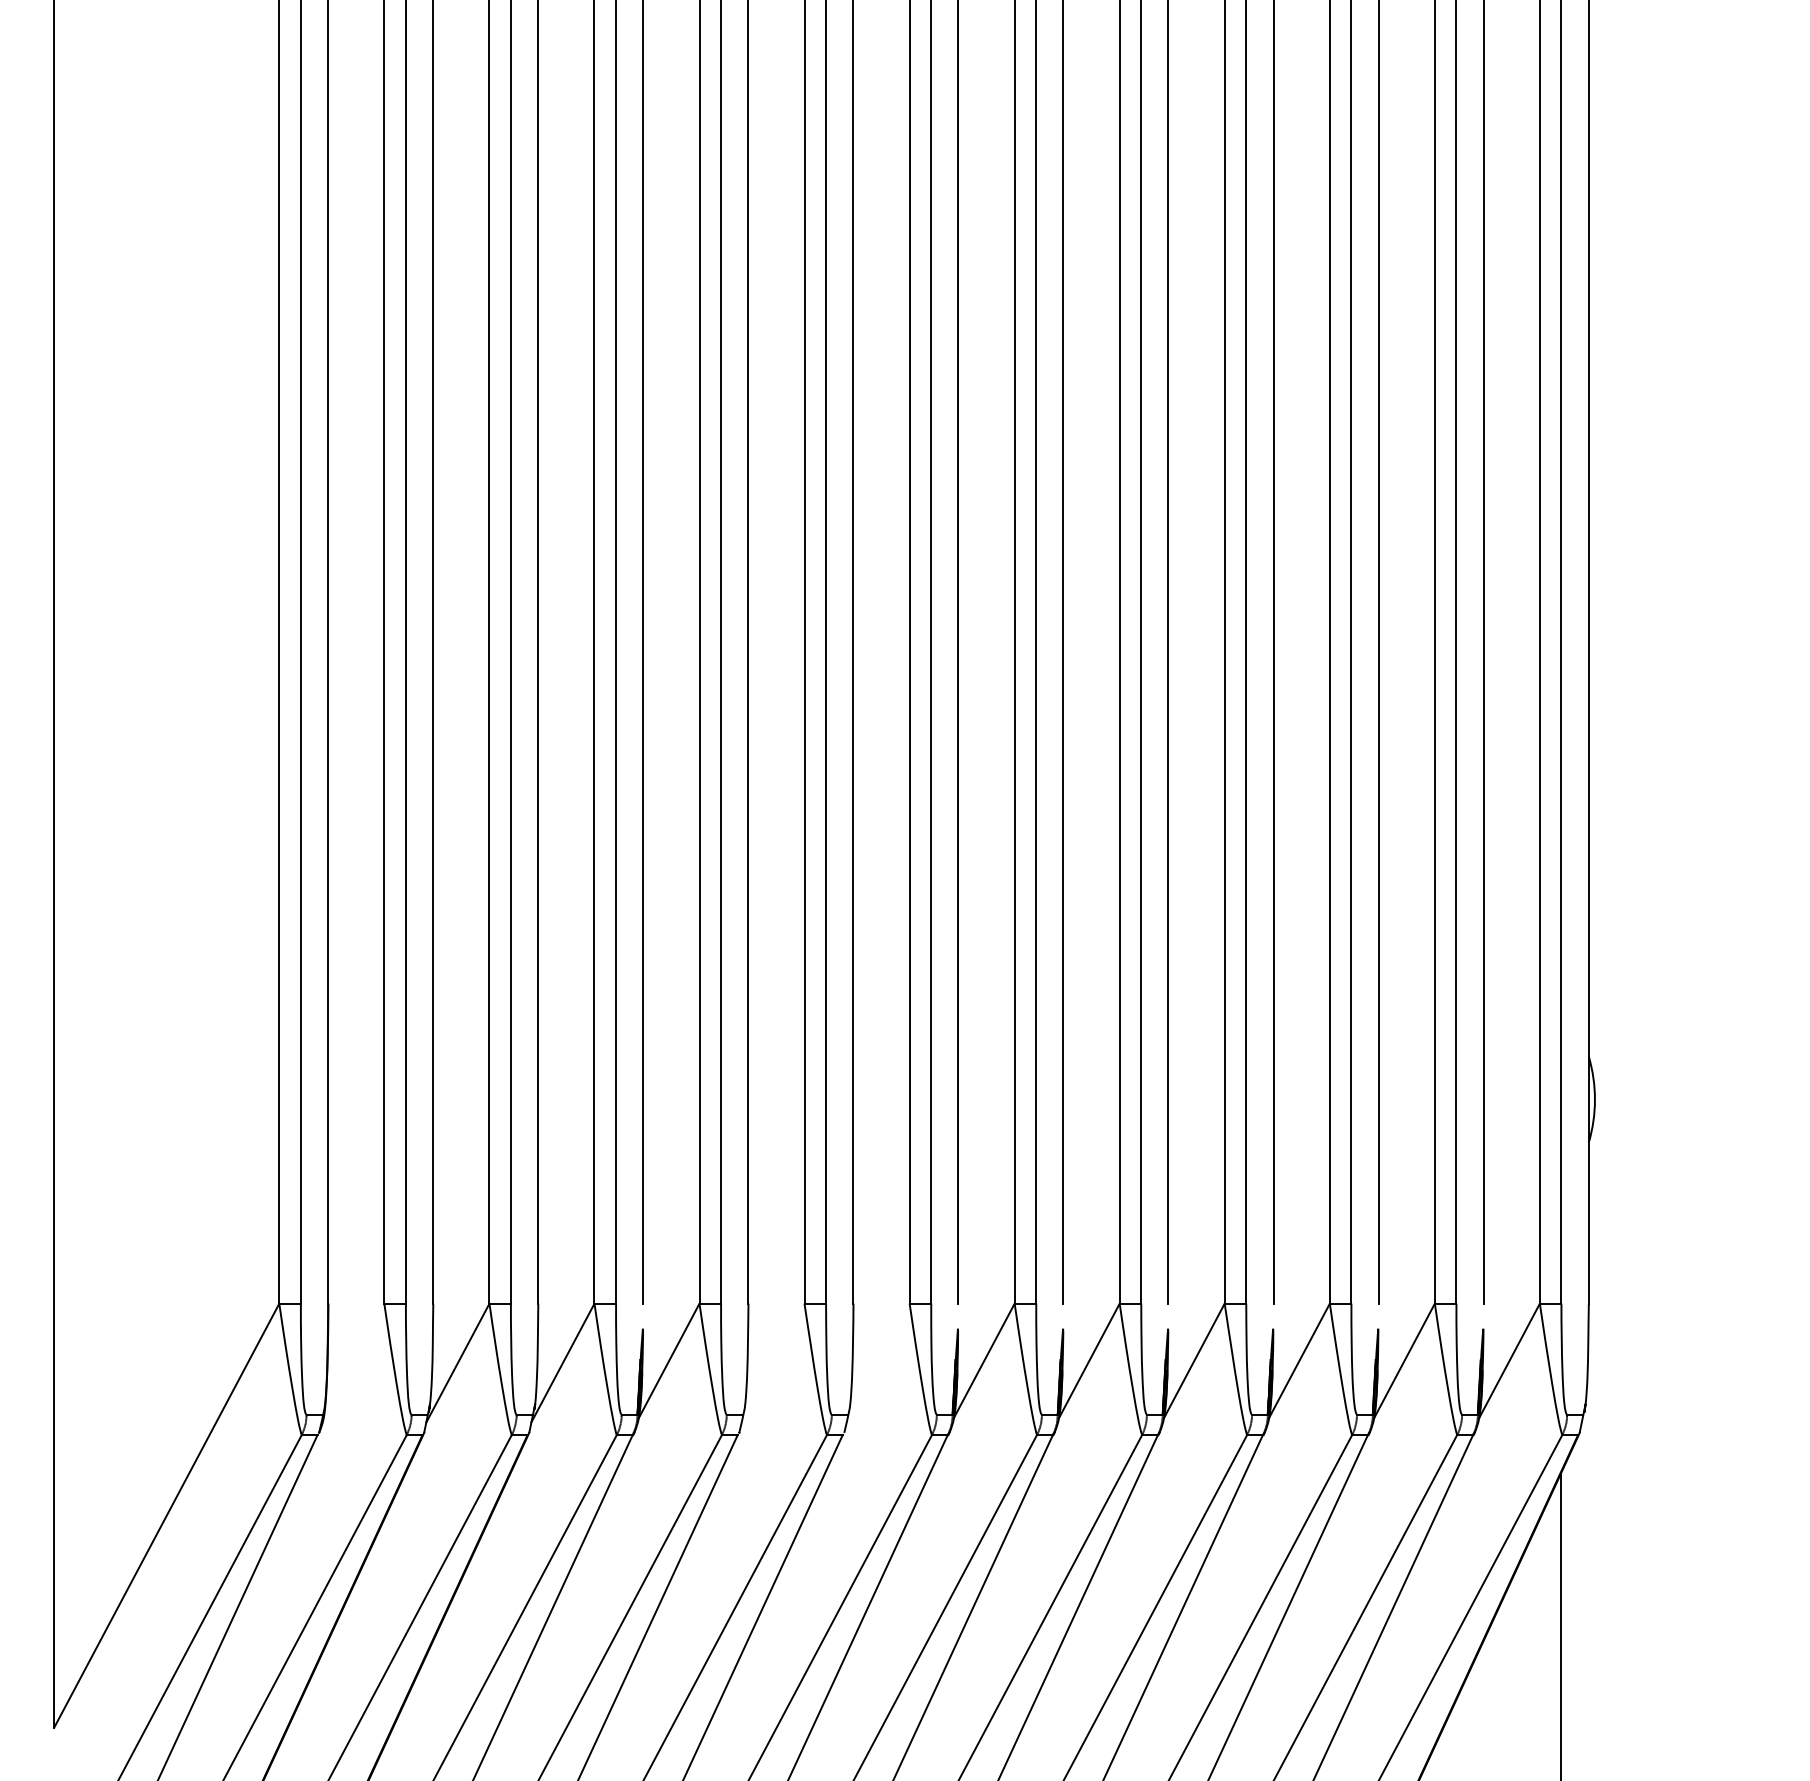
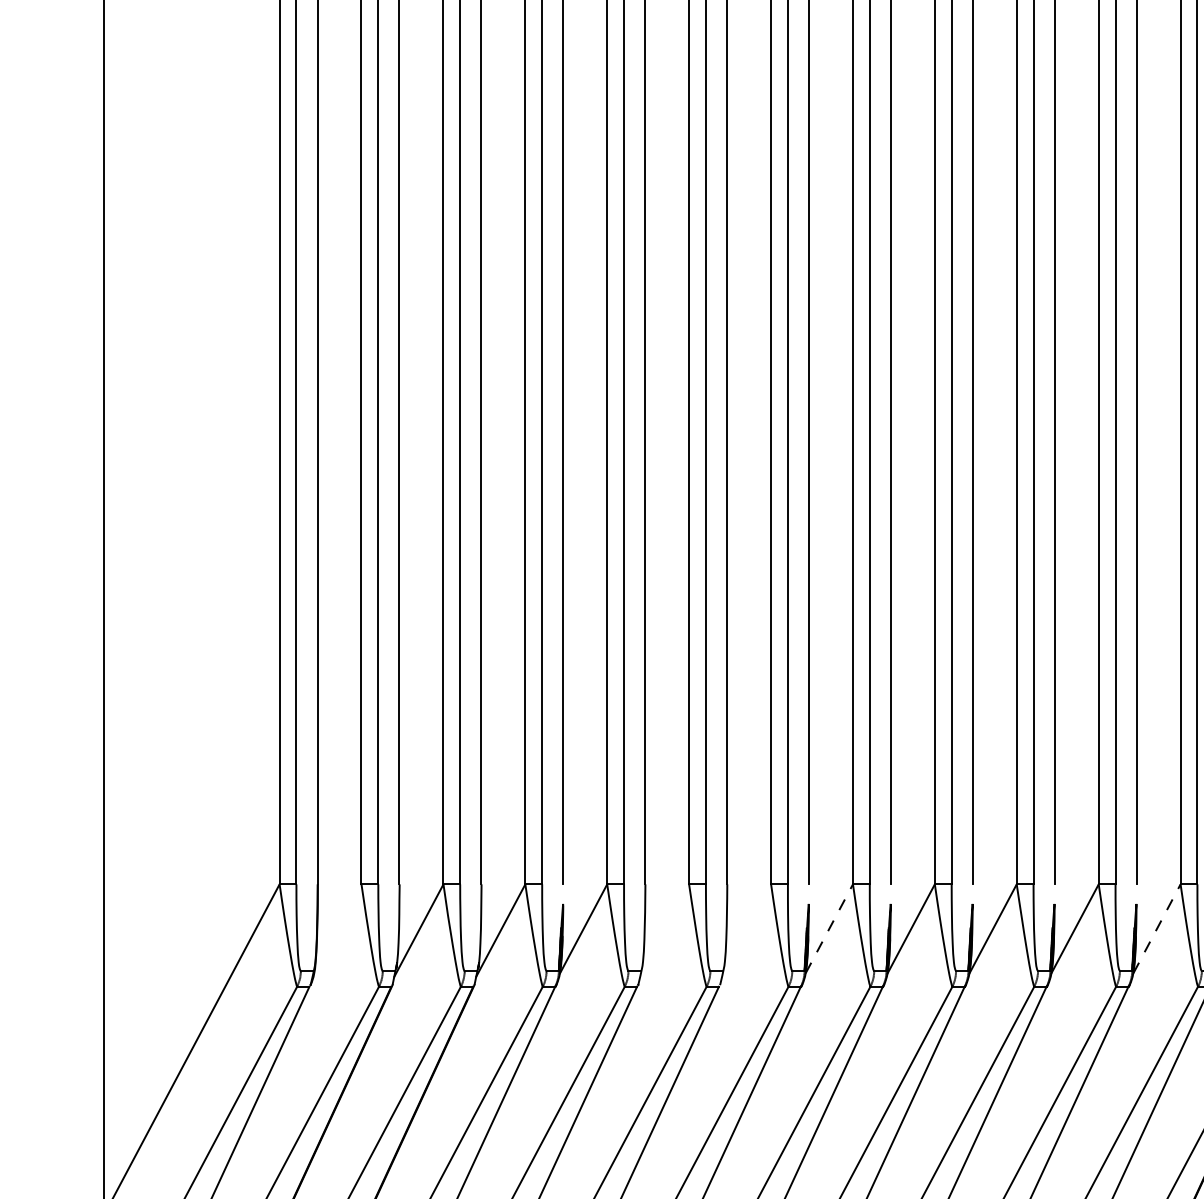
line: (984, 1360) -> (829, 928), solid -> dashed
line: (1404, 1360) -> (1156, 928), solid -> dashed

